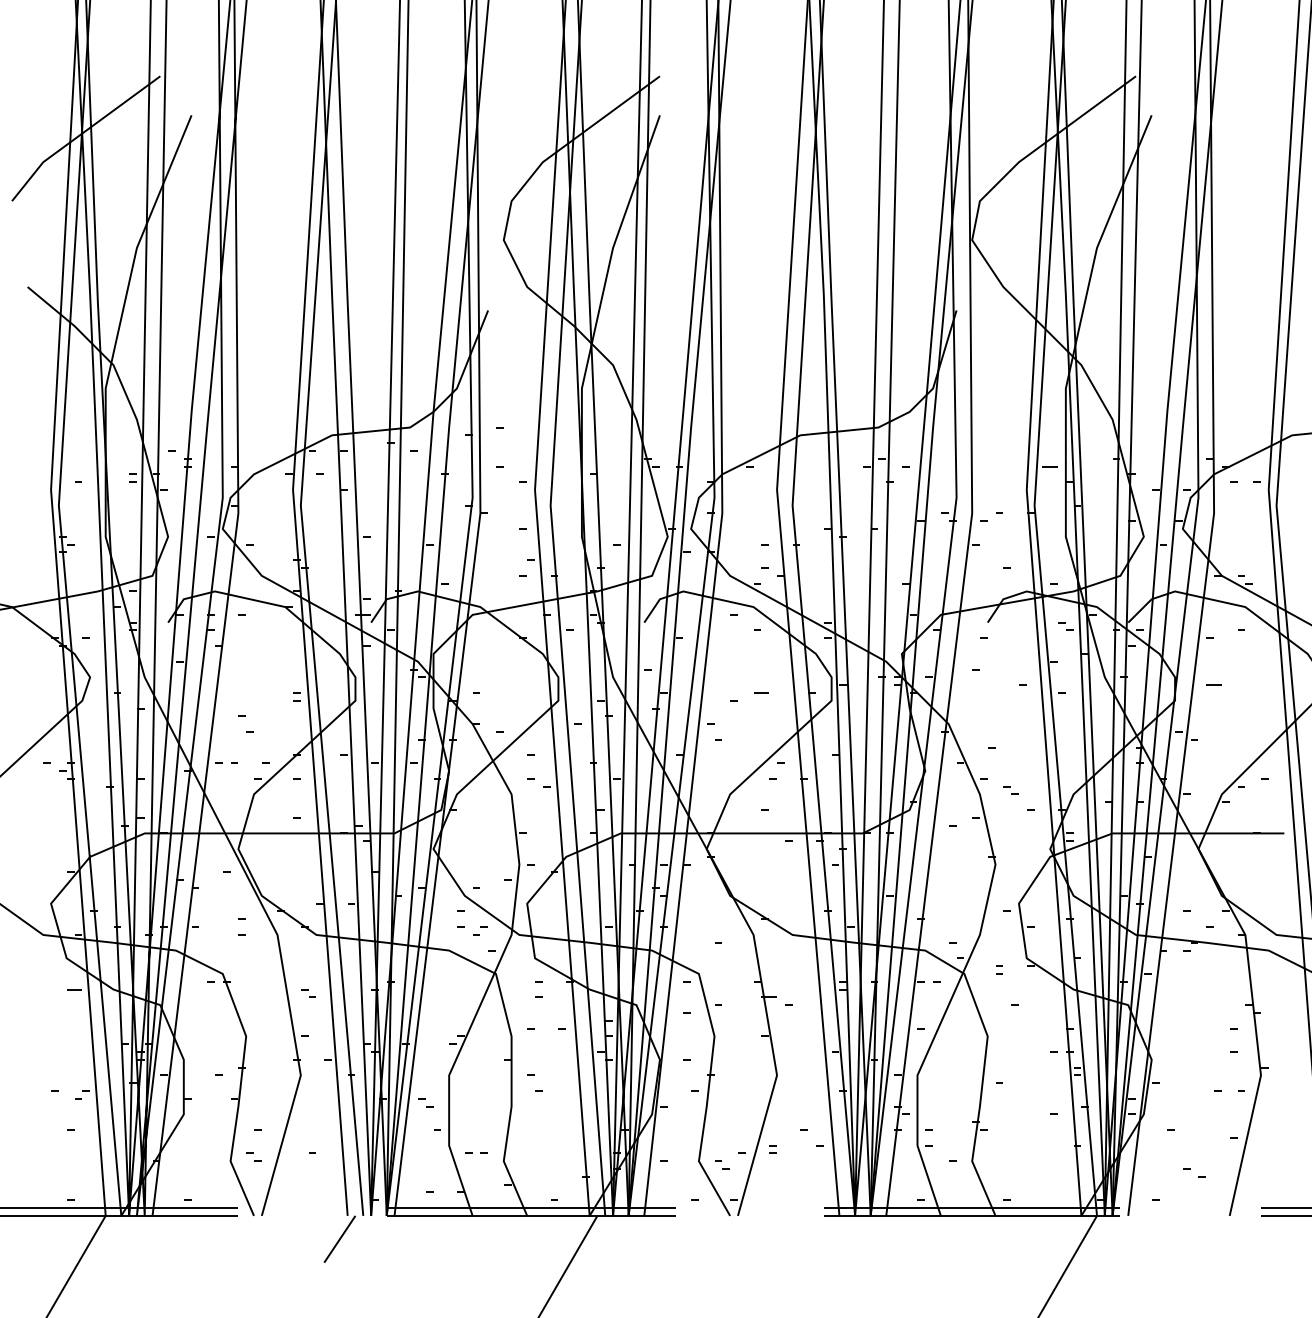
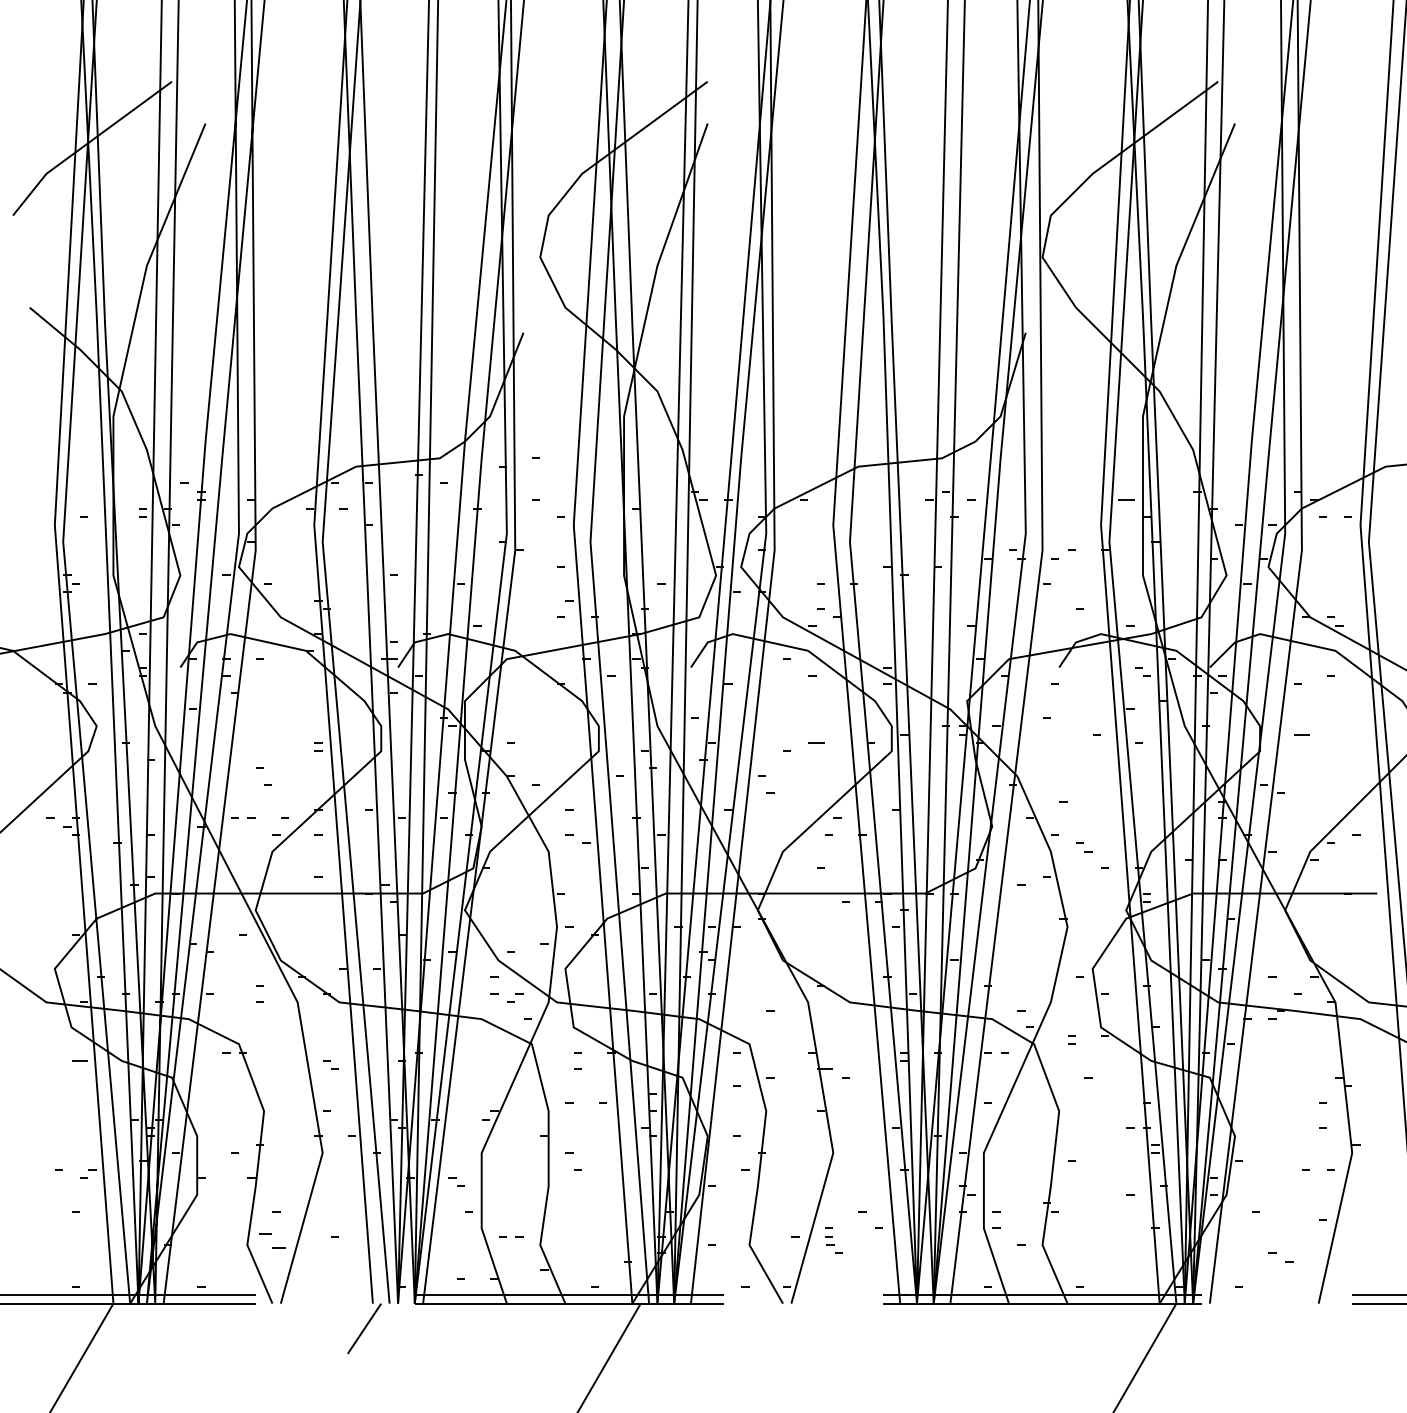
part: (254, 1157) -> (272, 1240), size x1.6
part: (722, 1164) -> (834, 1248), moved

